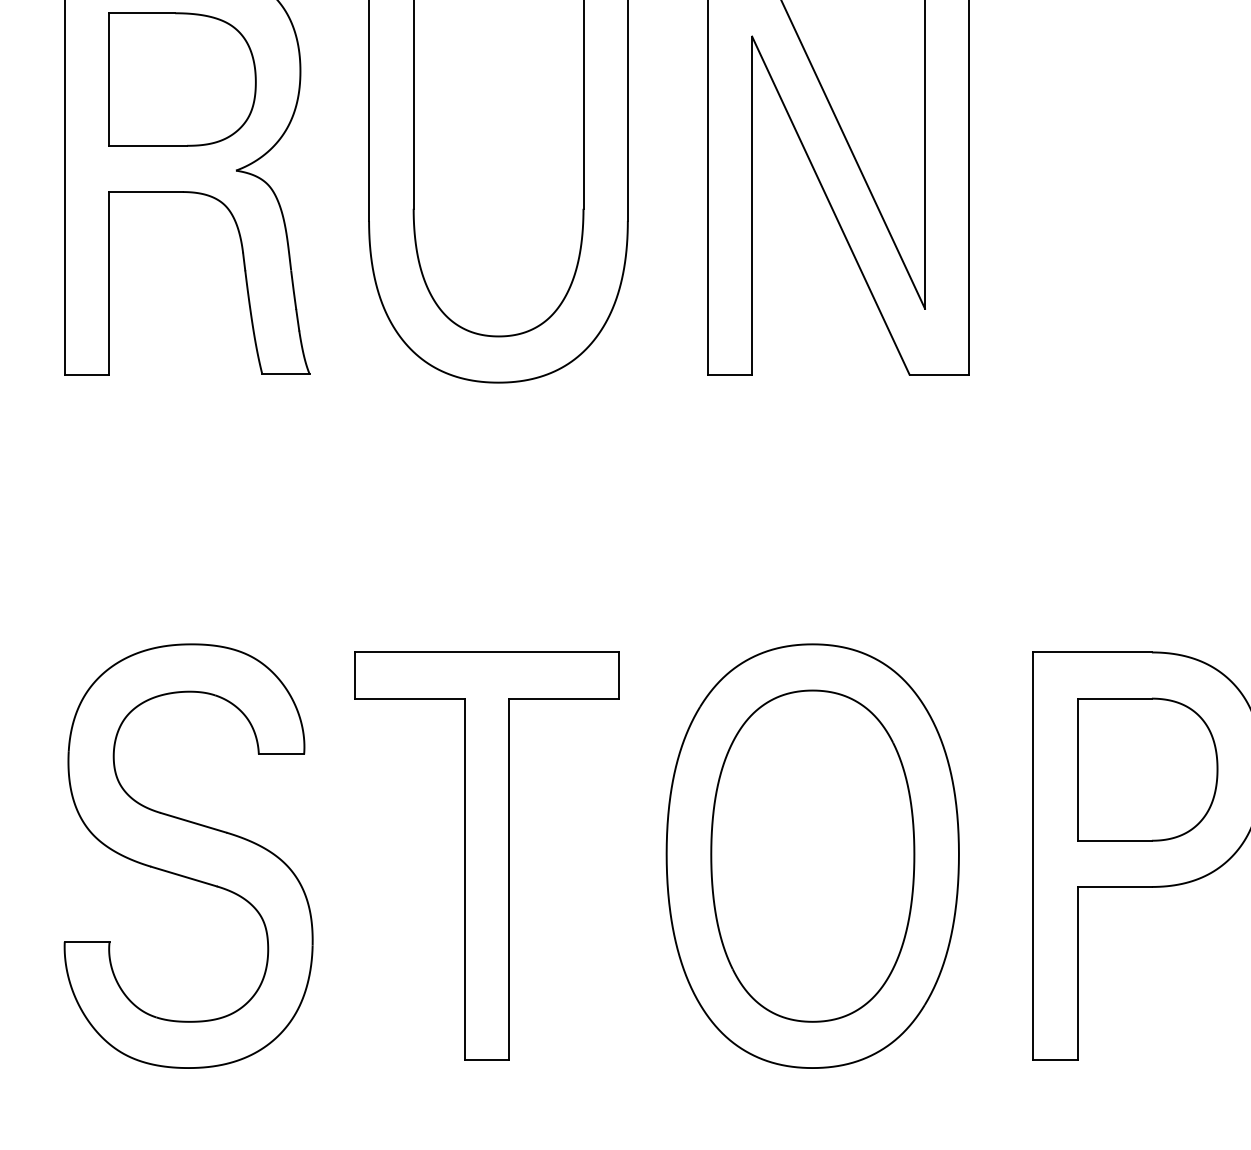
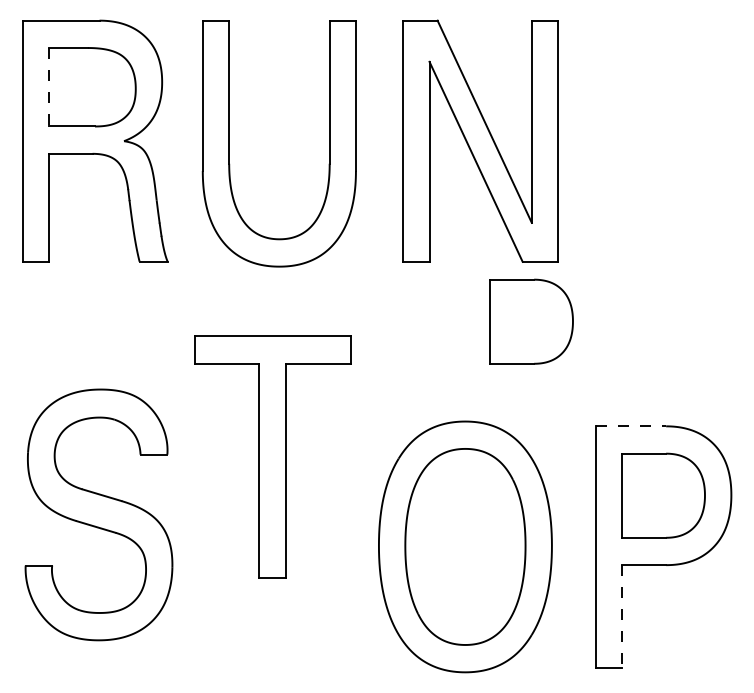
line: (110, 79) -> (49, 87), solid -> dashed
part: (924, 475) -> (531, 321), added
line: (1093, 652) -> (631, 426), solid -> dashed
part: (187, 855) -> (98, 514), moved
part: (486, 855) -> (272, 456), moved
line: (1078, 973) -> (622, 616), solid -> dashed

